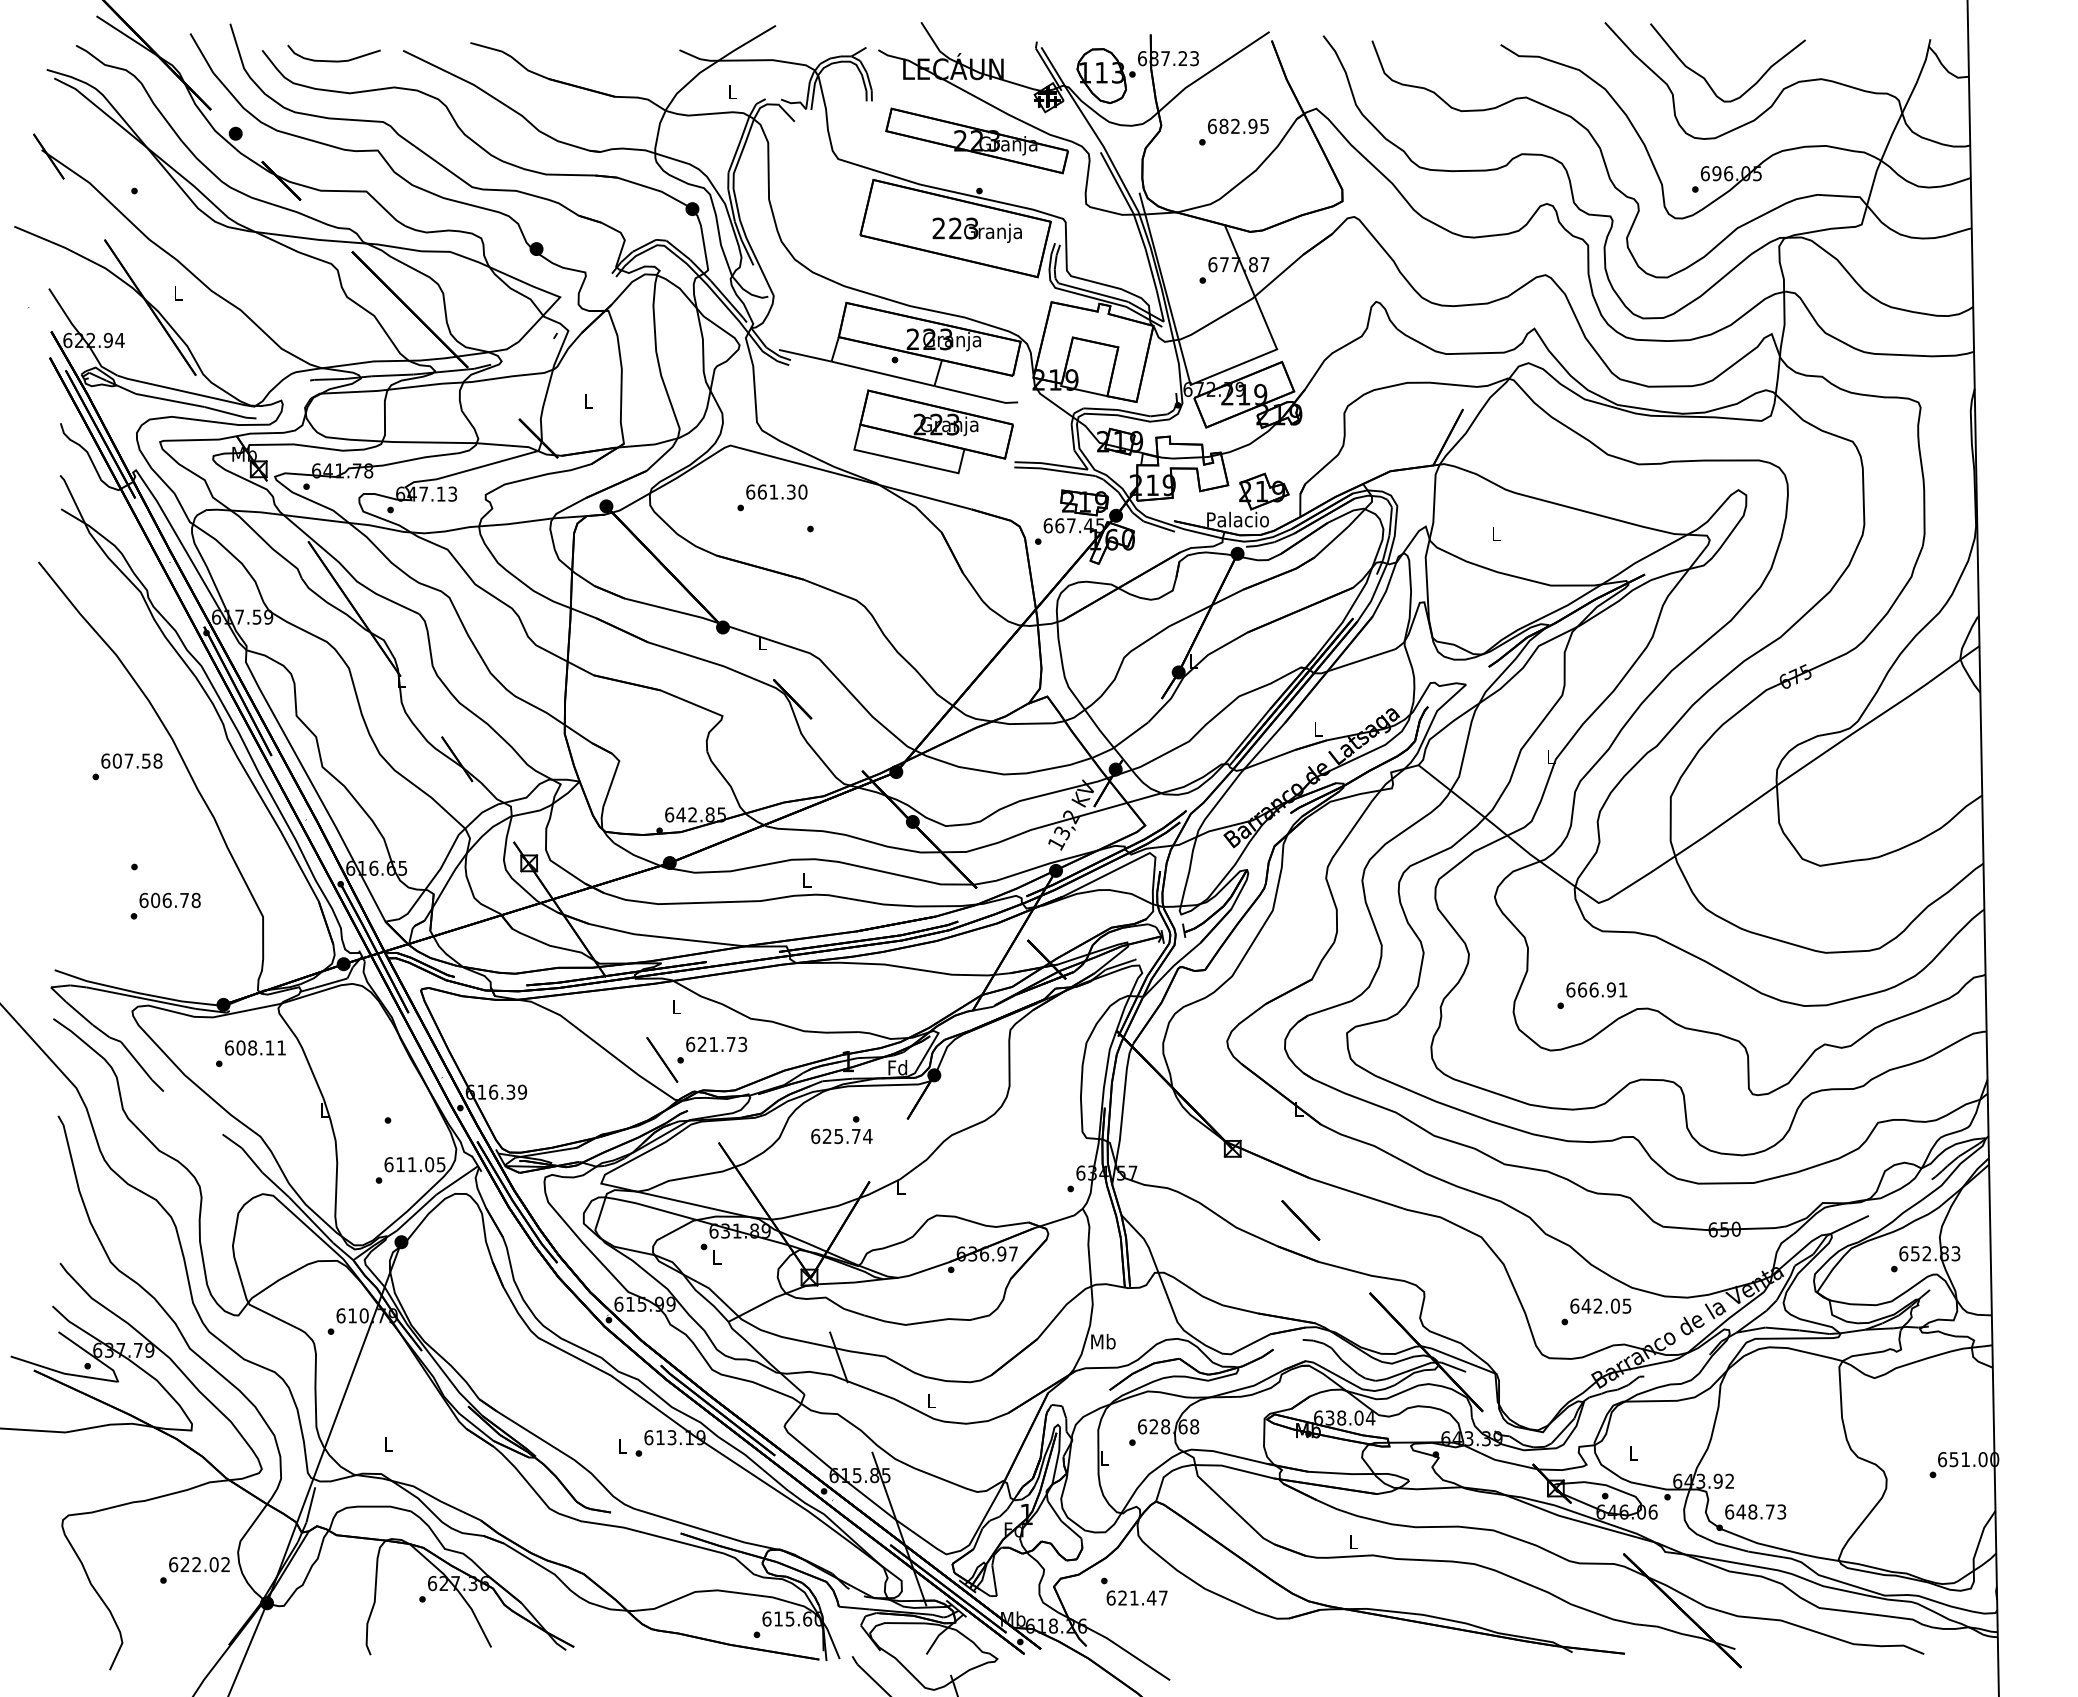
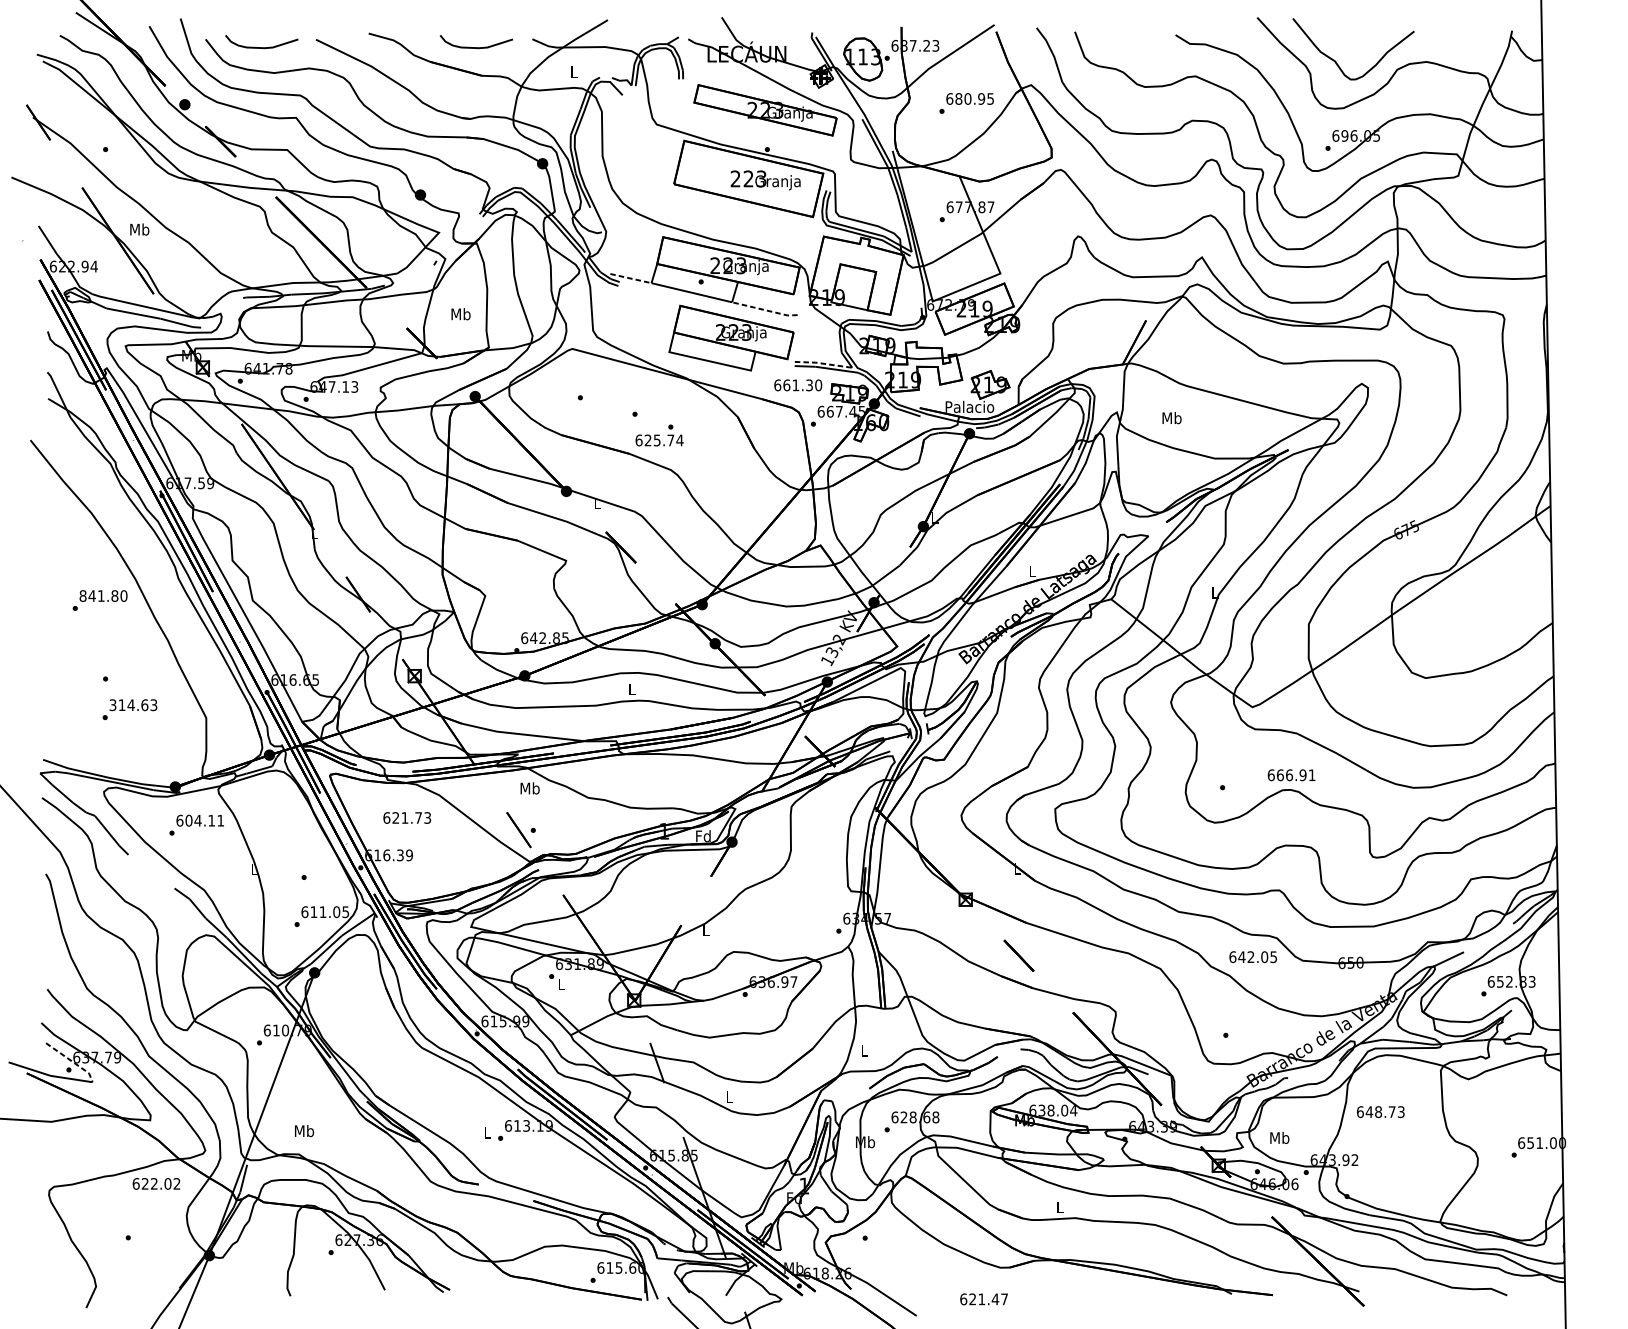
curve: (607, 60) -> (476, 47), added
text: (1235, 126) -> (967, 99), 682.95 -> 680.95
text: (178, 292) -> (140, 229), L -> Mb
line: (805, 355) -> (631, 278), solid -> dashed
line: (976, 396) -> (765, 310), solid -> dashed
text: (588, 401) -> (461, 314), L -> Mb
line: (1051, 464) -> (823, 363), solid -> dashed
text: (776, 491) -> (797, 384), moved
text: (1496, 533) -> (1172, 417), L -> Mb
text: (131, 760) -> (103, 595), 607.58 -> 841.80
text: (169, 900) -> (133, 705), 606.78 -> 314.63
text: (1596, 989) -> (1291, 774), moved
text: (676, 1006) -> (530, 788), L -> Mb
text: (716, 1044) -> (407, 818), moved
text: (252, 1047) -> (198, 820), 608.11 -> 604.11
text: (841, 1130) -> (659, 435), moved
text: (1600, 1305) -> (1252, 956), moved
text: (1103, 1341) -> (864, 1050), Mb -> L
line: (92, 1356) -> (72, 1062), solid -> dashed
text: (388, 1443) -> (304, 1130), L -> Mb
text: (1633, 1452) -> (1279, 1137), L -> Mb
text: (1104, 1458) -> (865, 1142), L -> Mb
text: (1755, 1511) -> (1380, 1111), moved
text: (199, 1564) -> (156, 1183), moved
text: (1136, 1597) -> (983, 1298), moved

